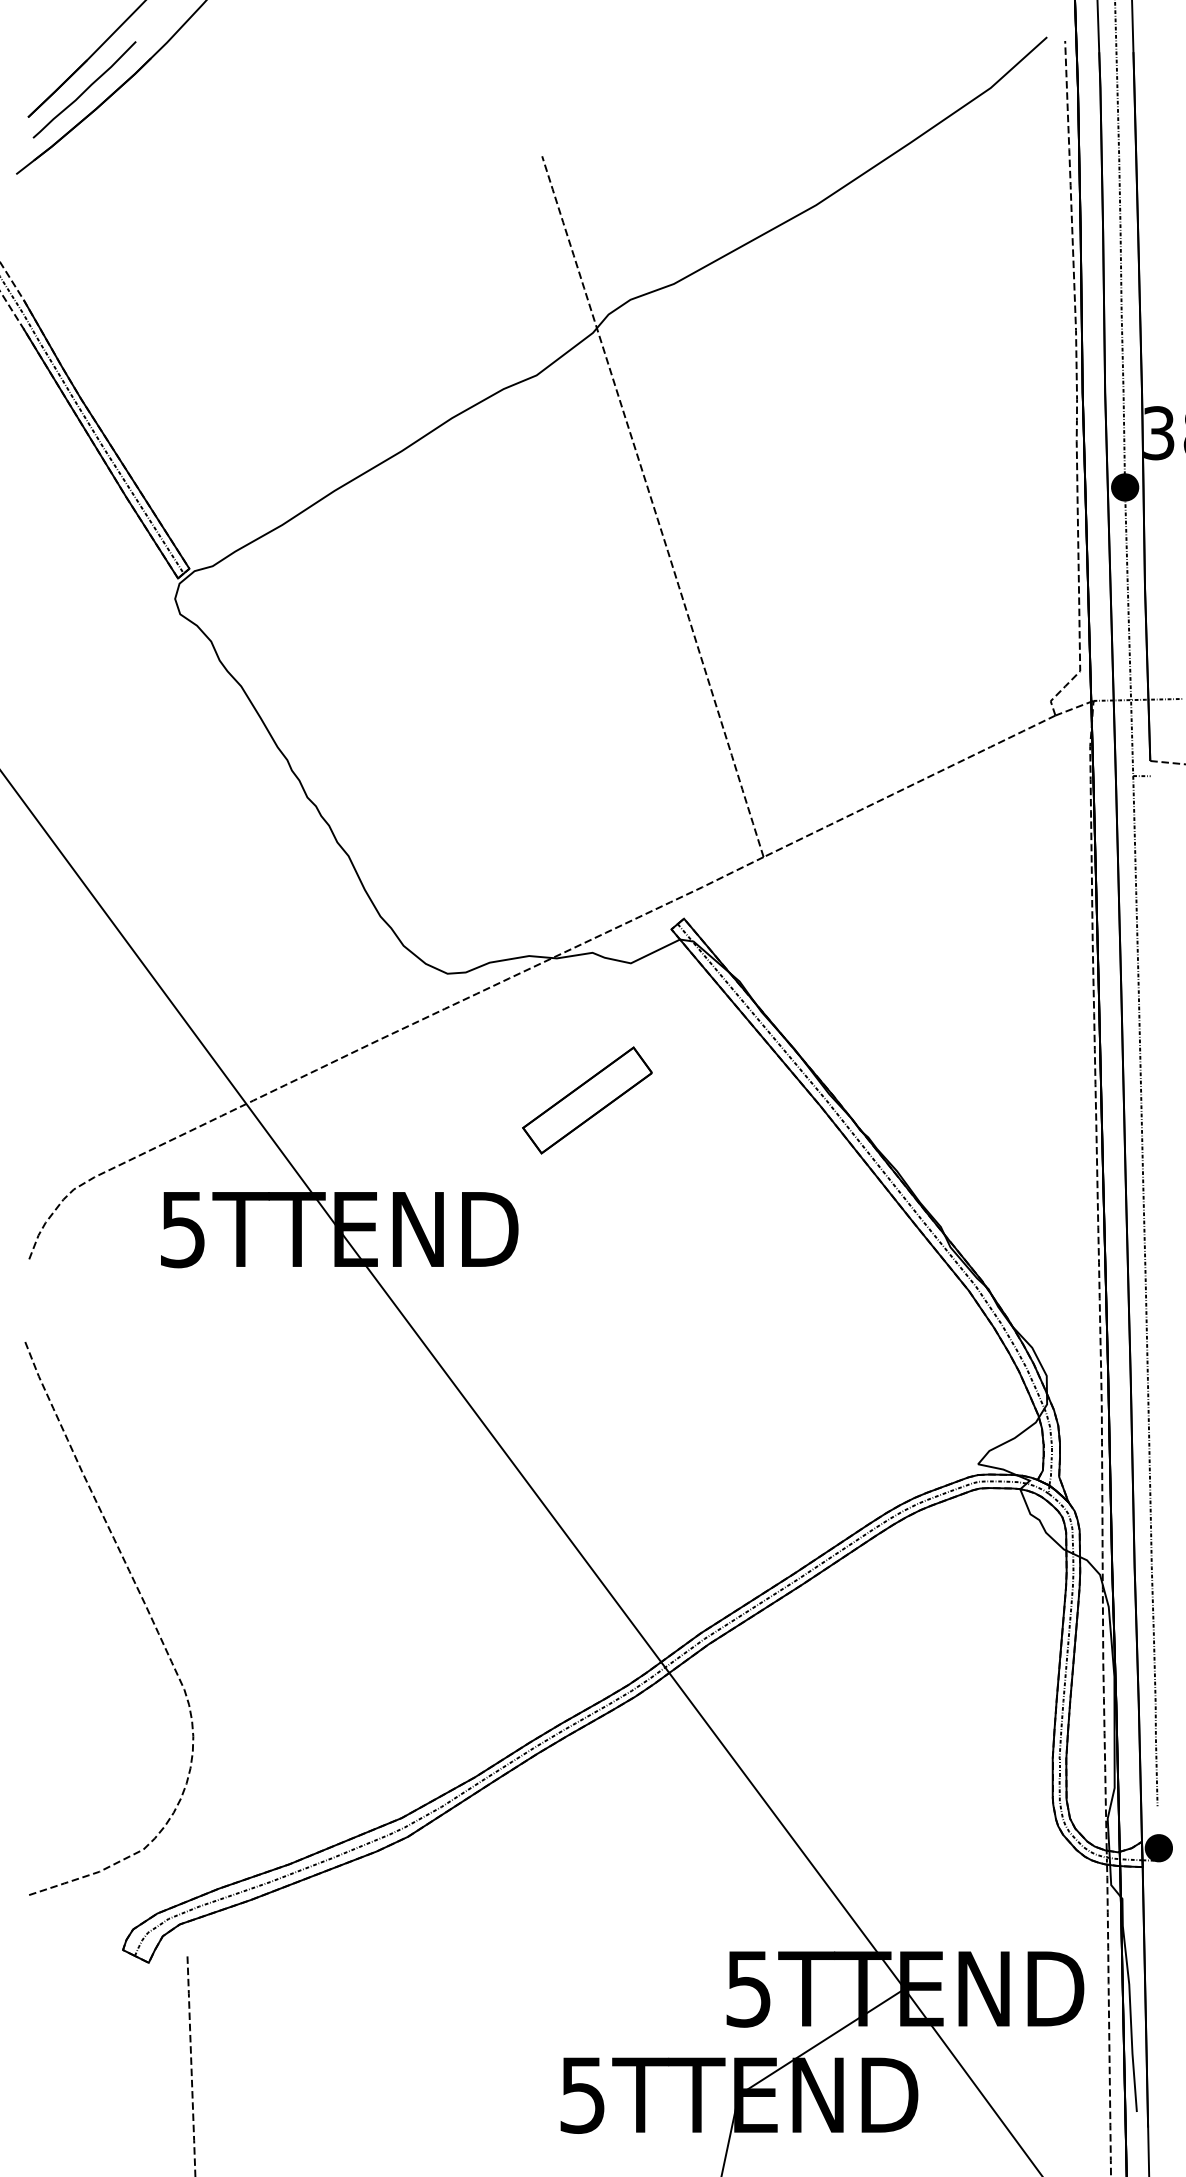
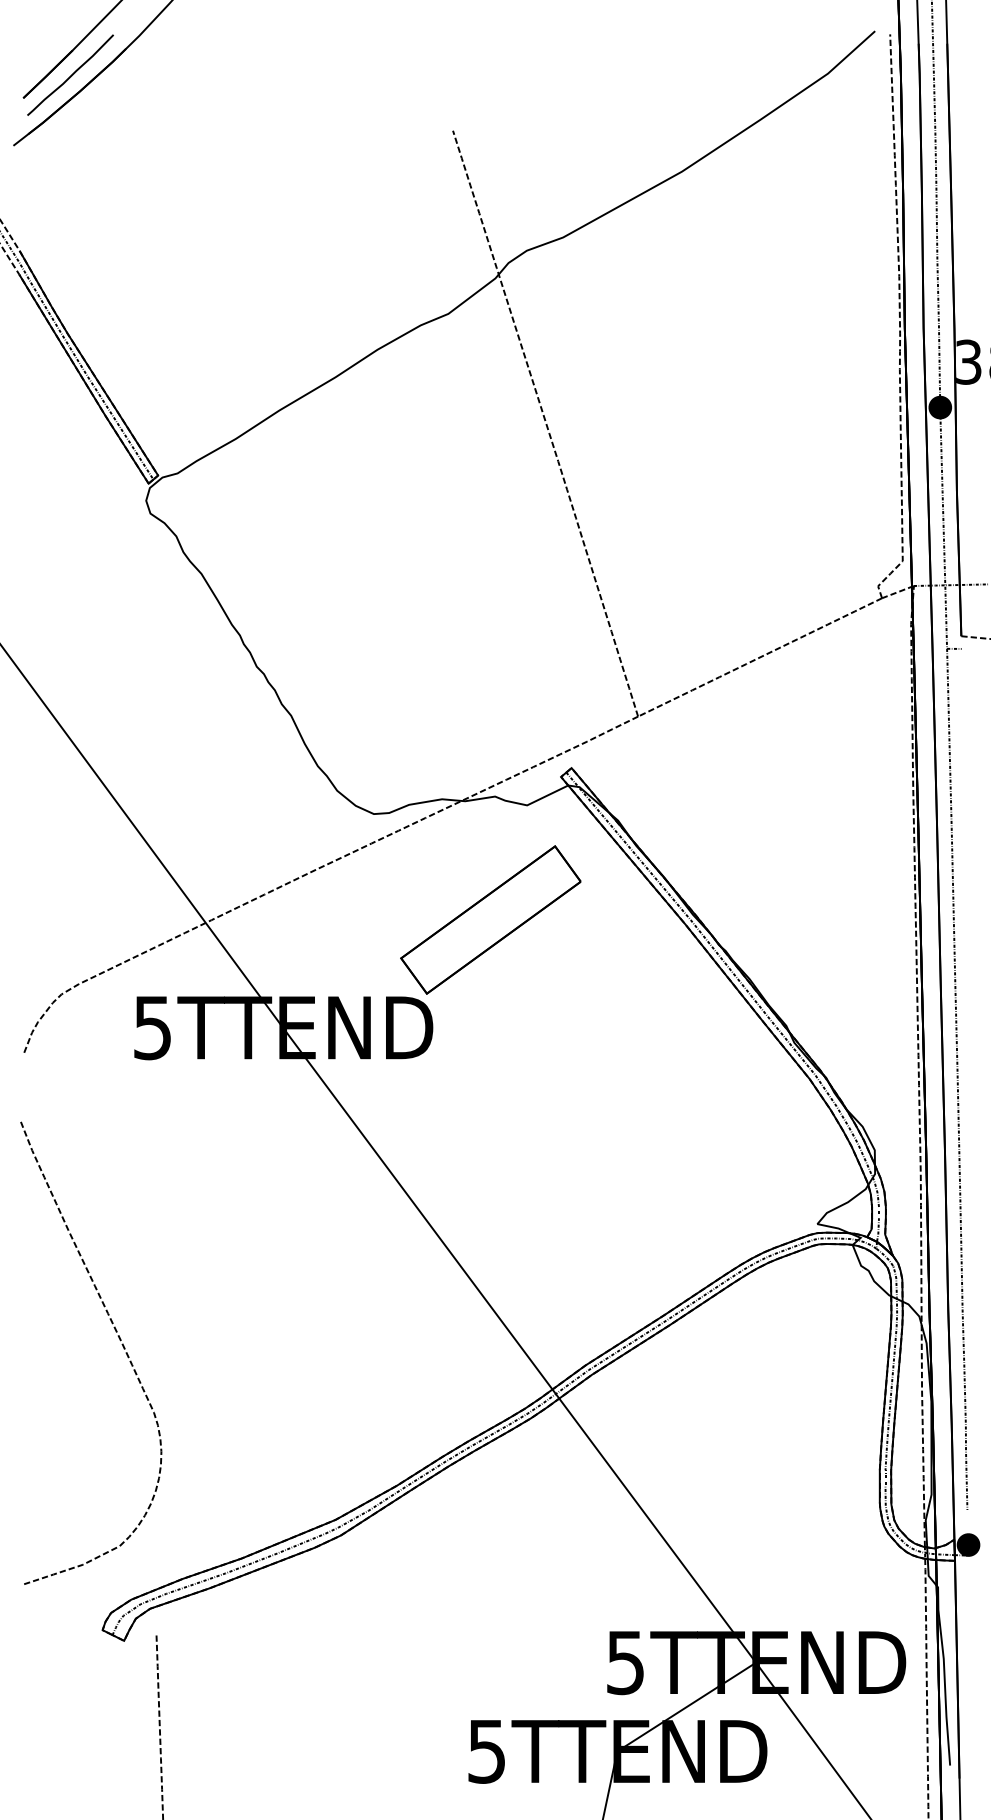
part: (587, 1099) -> (490, 919), size x1.67

